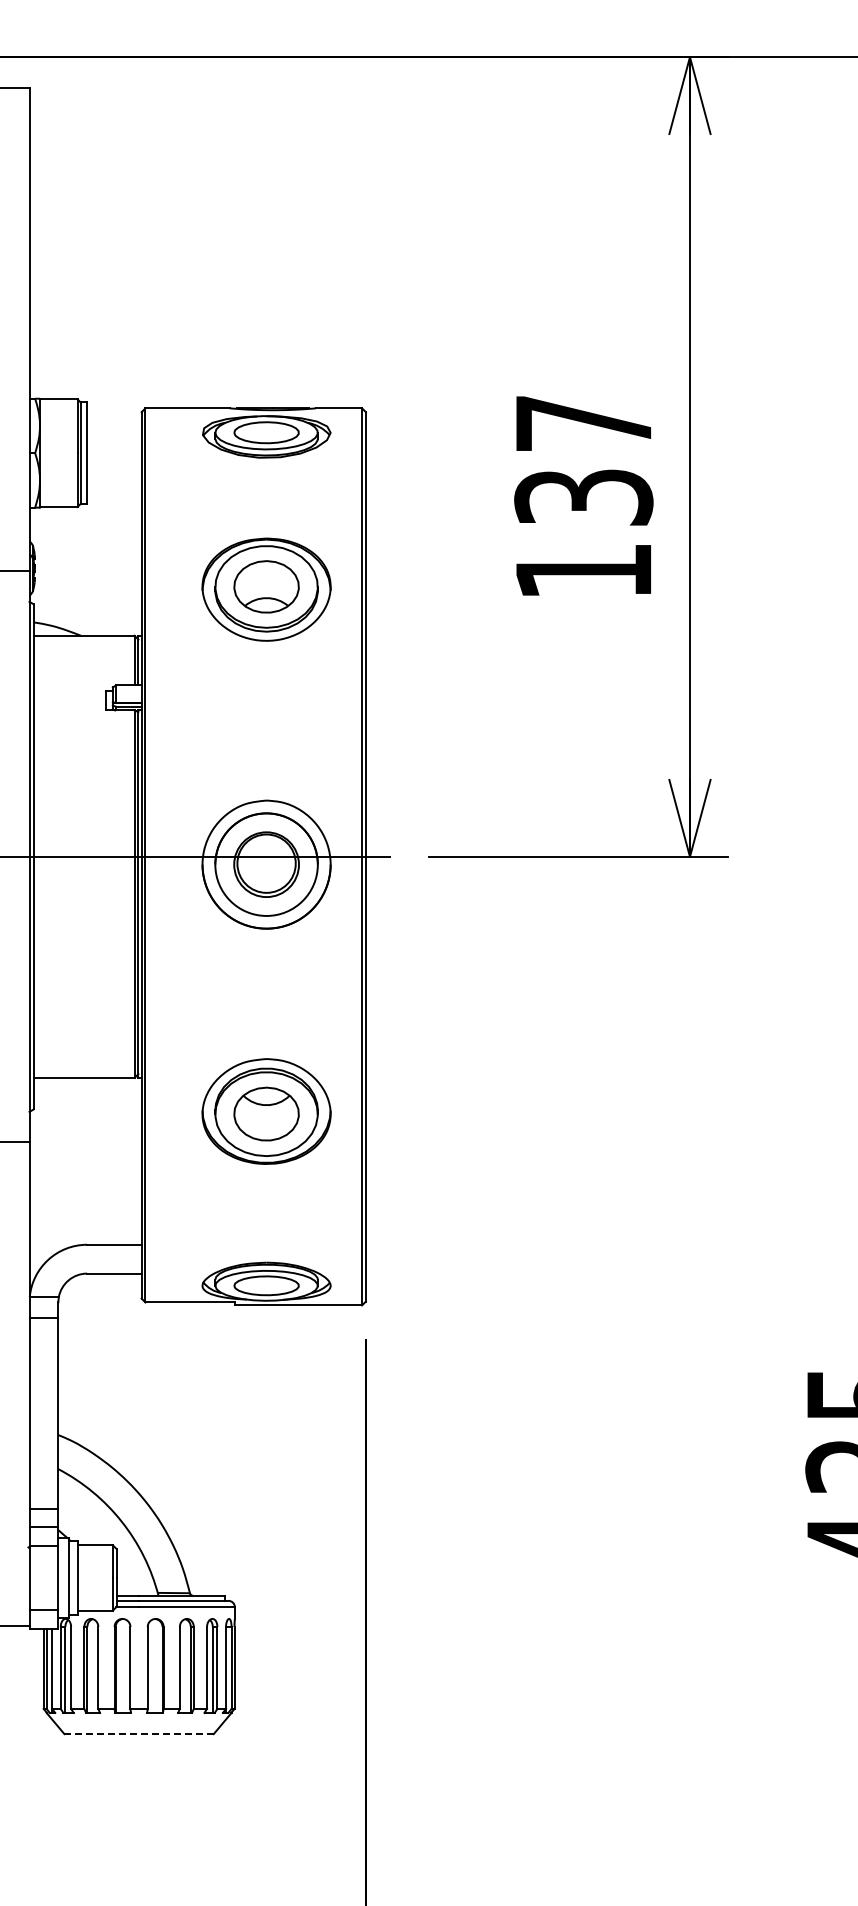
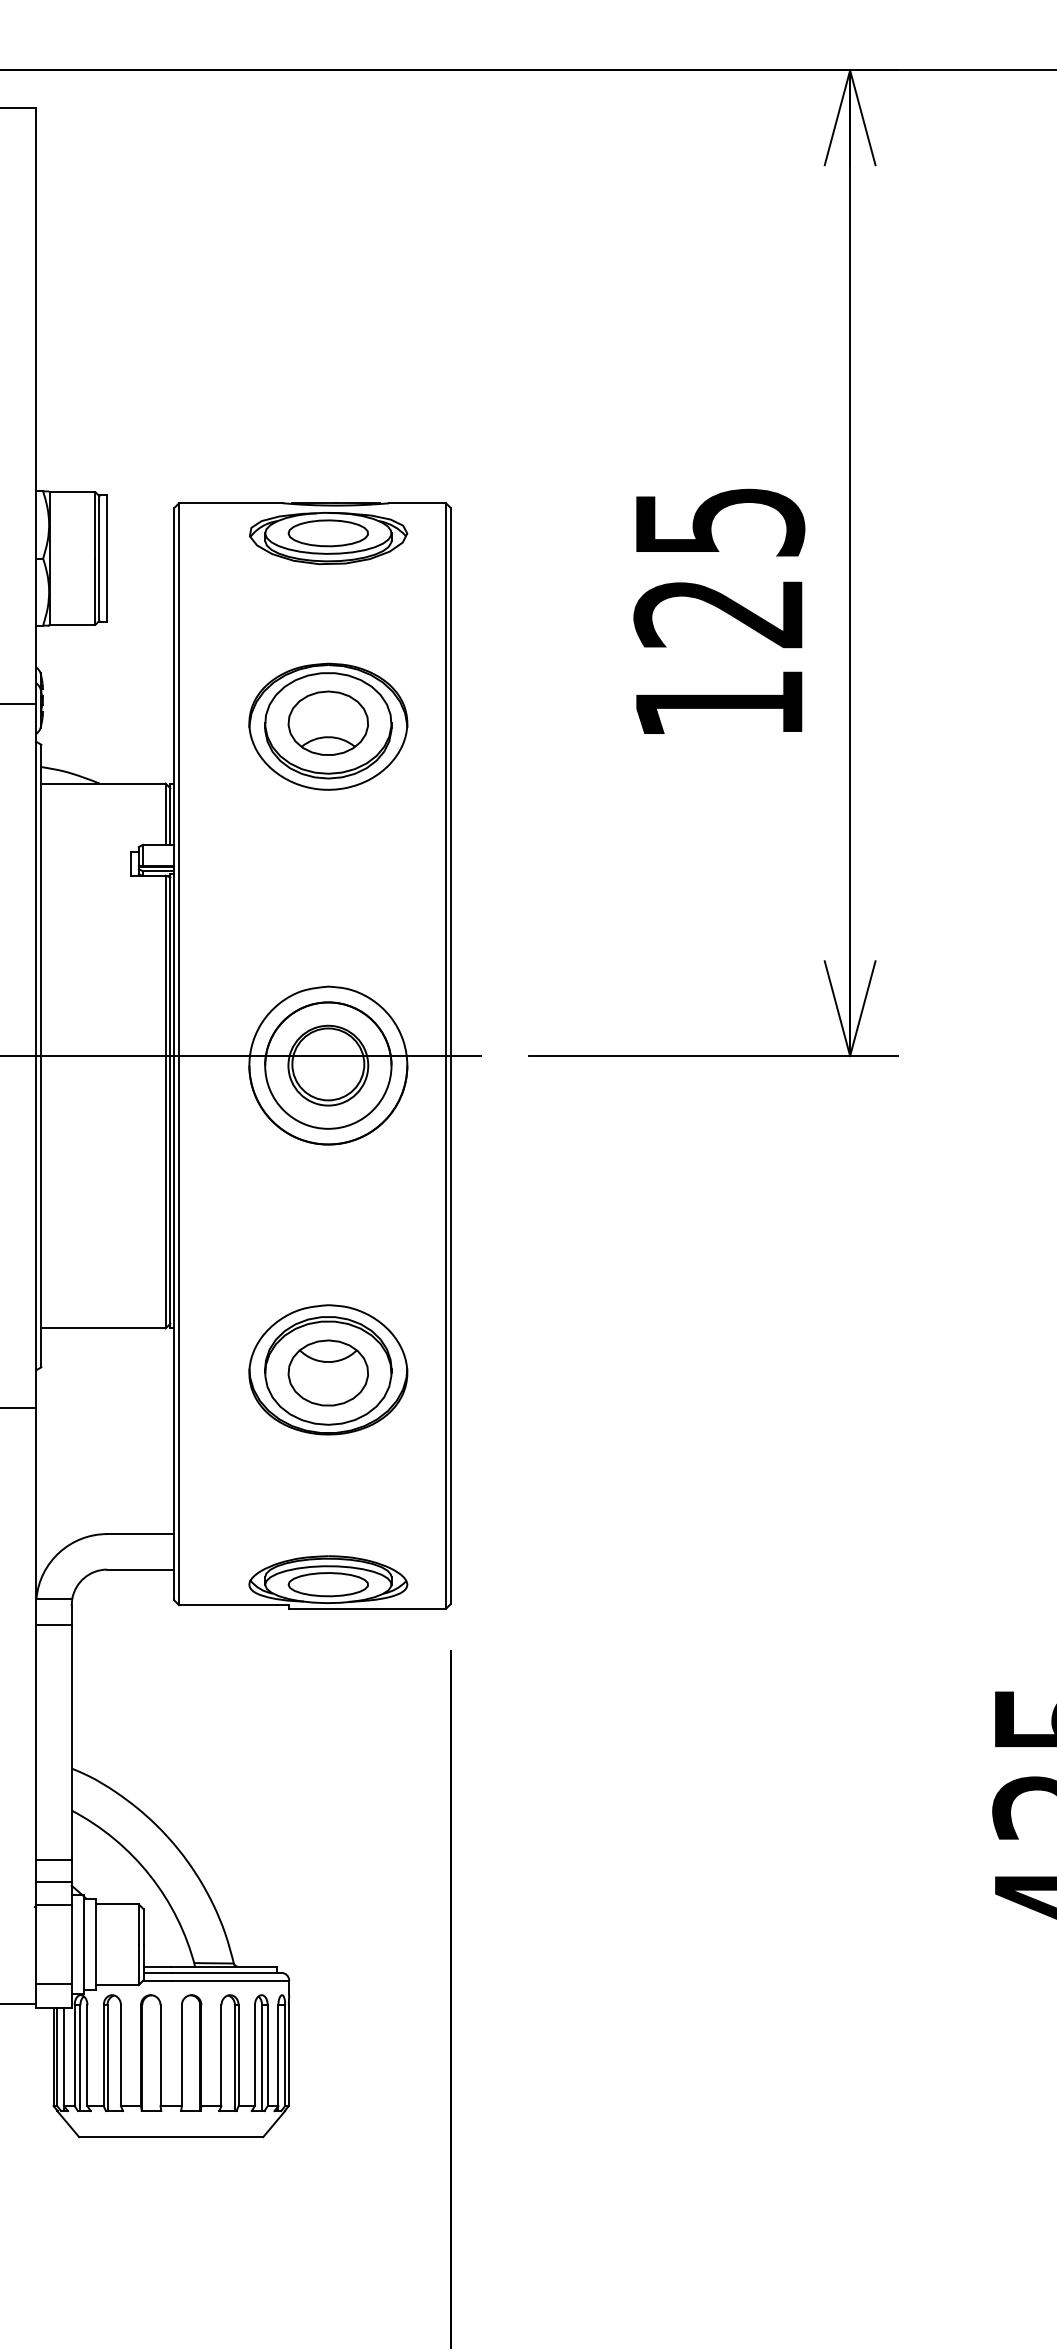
text: (583, 460) -> (718, 567), 137 -> 125
line: (139, 1734) -> (171, 2137), dashed -> solid

